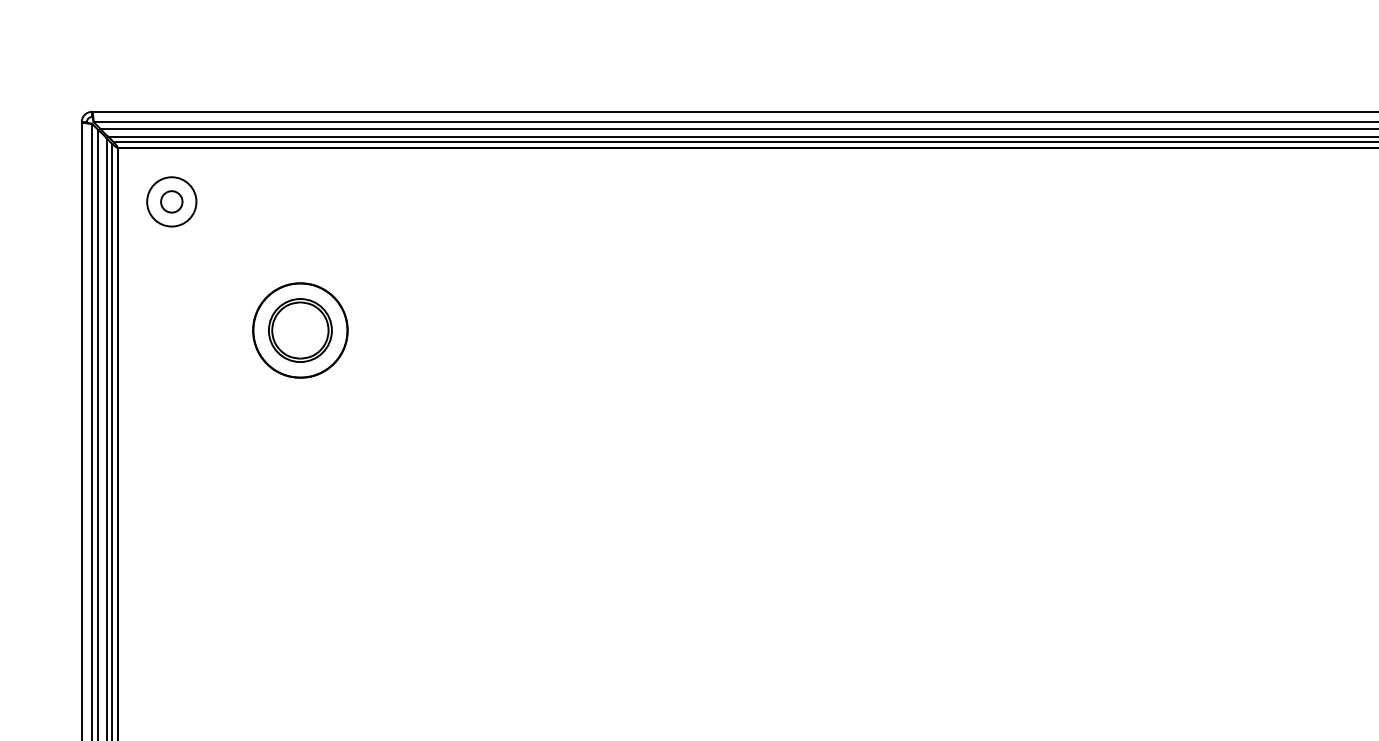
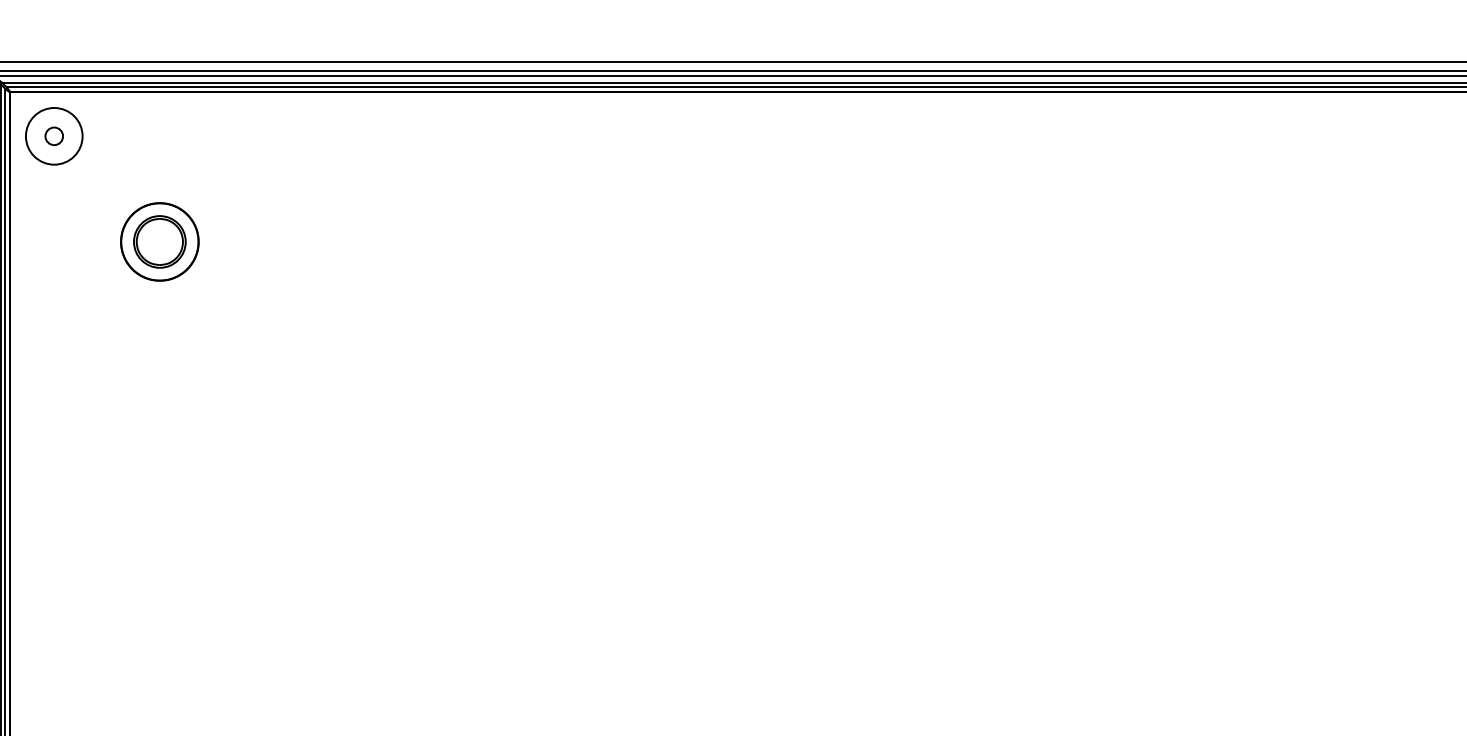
circle: (172, 202) -> (54, 136), size x1.4

